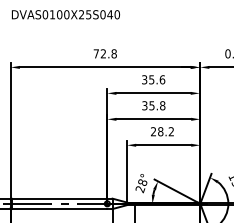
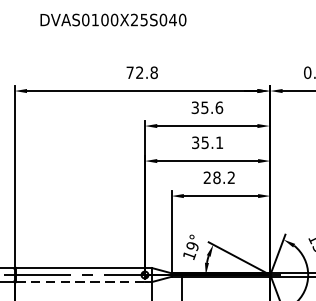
text: (65, 14) -> (112, 19), moved
text: (162, 105) -> (219, 142), 35.8 -> 35.1
text: (141, 186) -> (191, 251), 28° -> 19°
line: (59, 209) -> (80, 282), solid -> dashed

